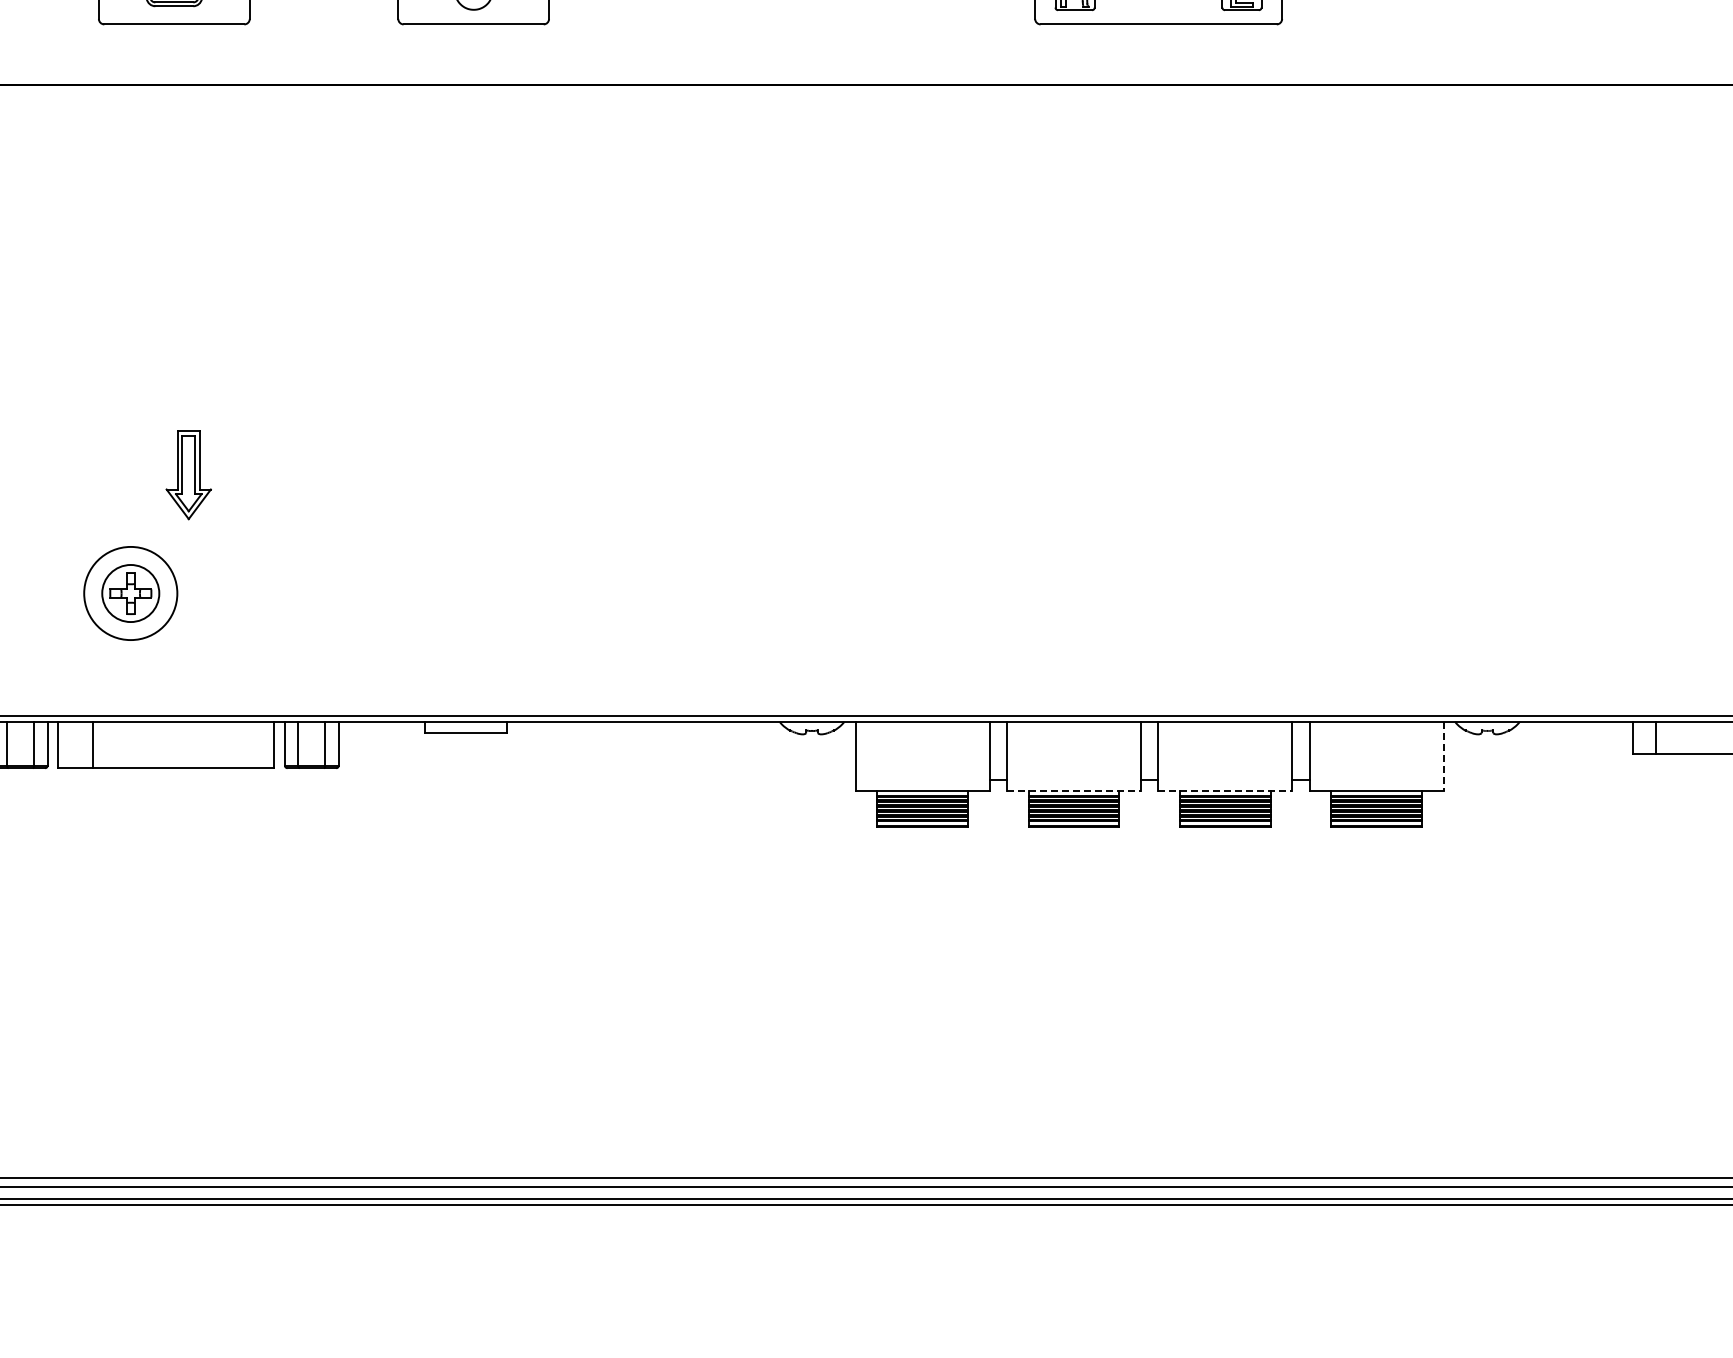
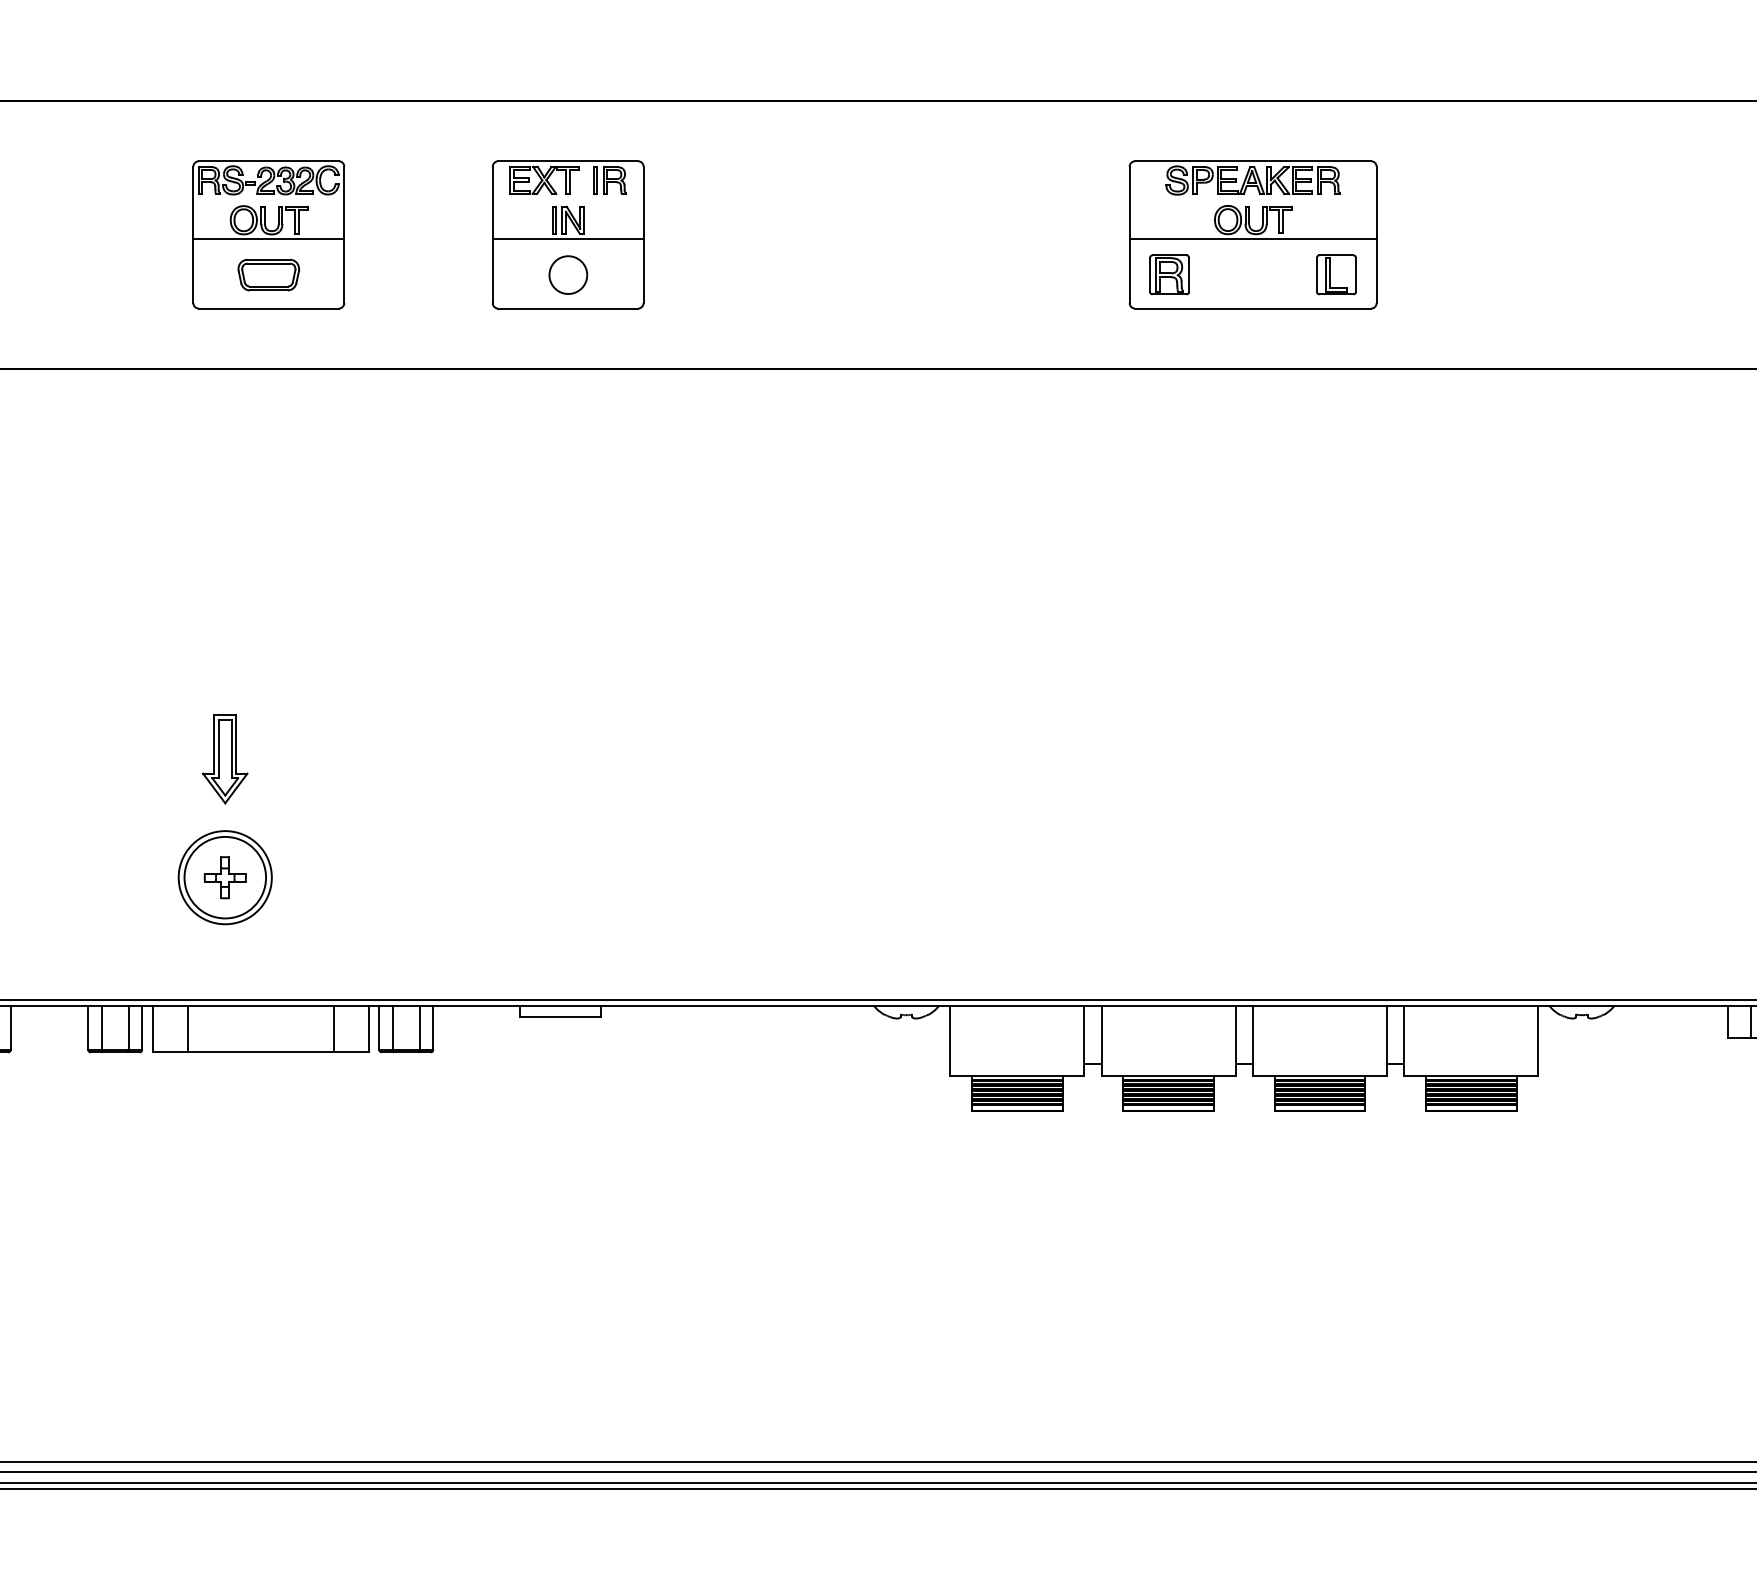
part: (189, 475) -> (225, 759), moved
circle: (131, 593) -> (225, 877), size x1.43
line: (239, 744) -> (333, 1028), added
line: (1444, 756) -> (1538, 1040), dashed -> solid
line: (1074, 791) -> (1168, 1075), dashed -> solid
line: (1225, 791) -> (1319, 1075), dashed -> solid

